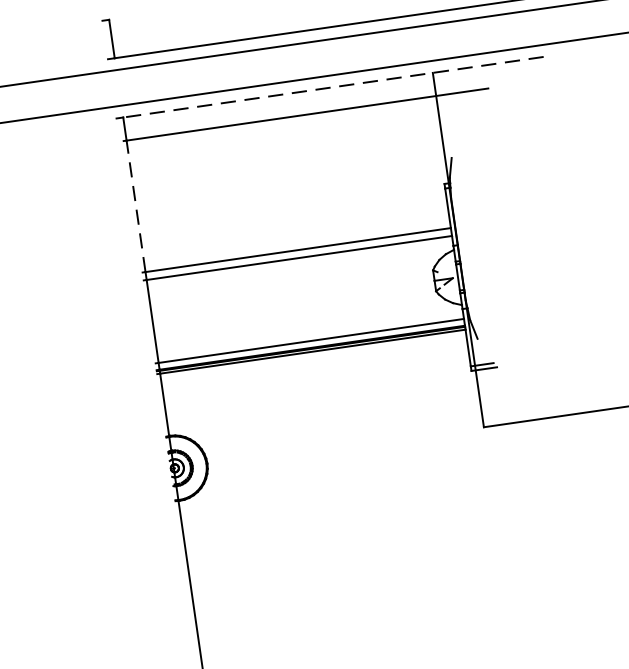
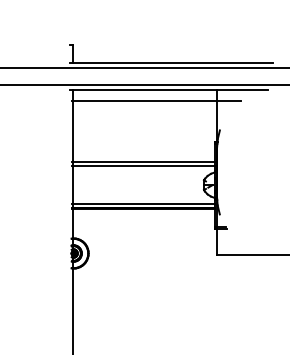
line: (332, 87) -> (170, 90), dashed -> solid
line: (136, 205) -> (73, 131), dashed -> solid

